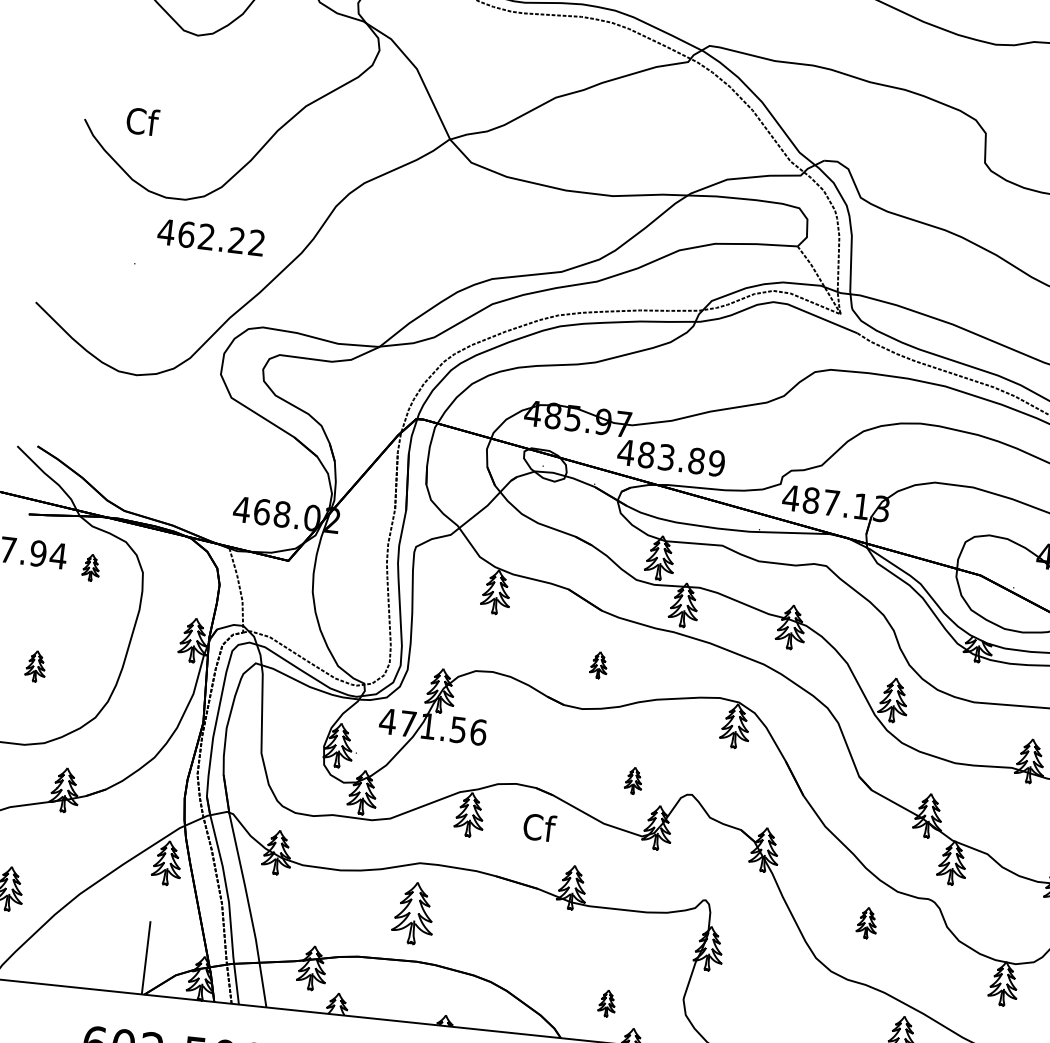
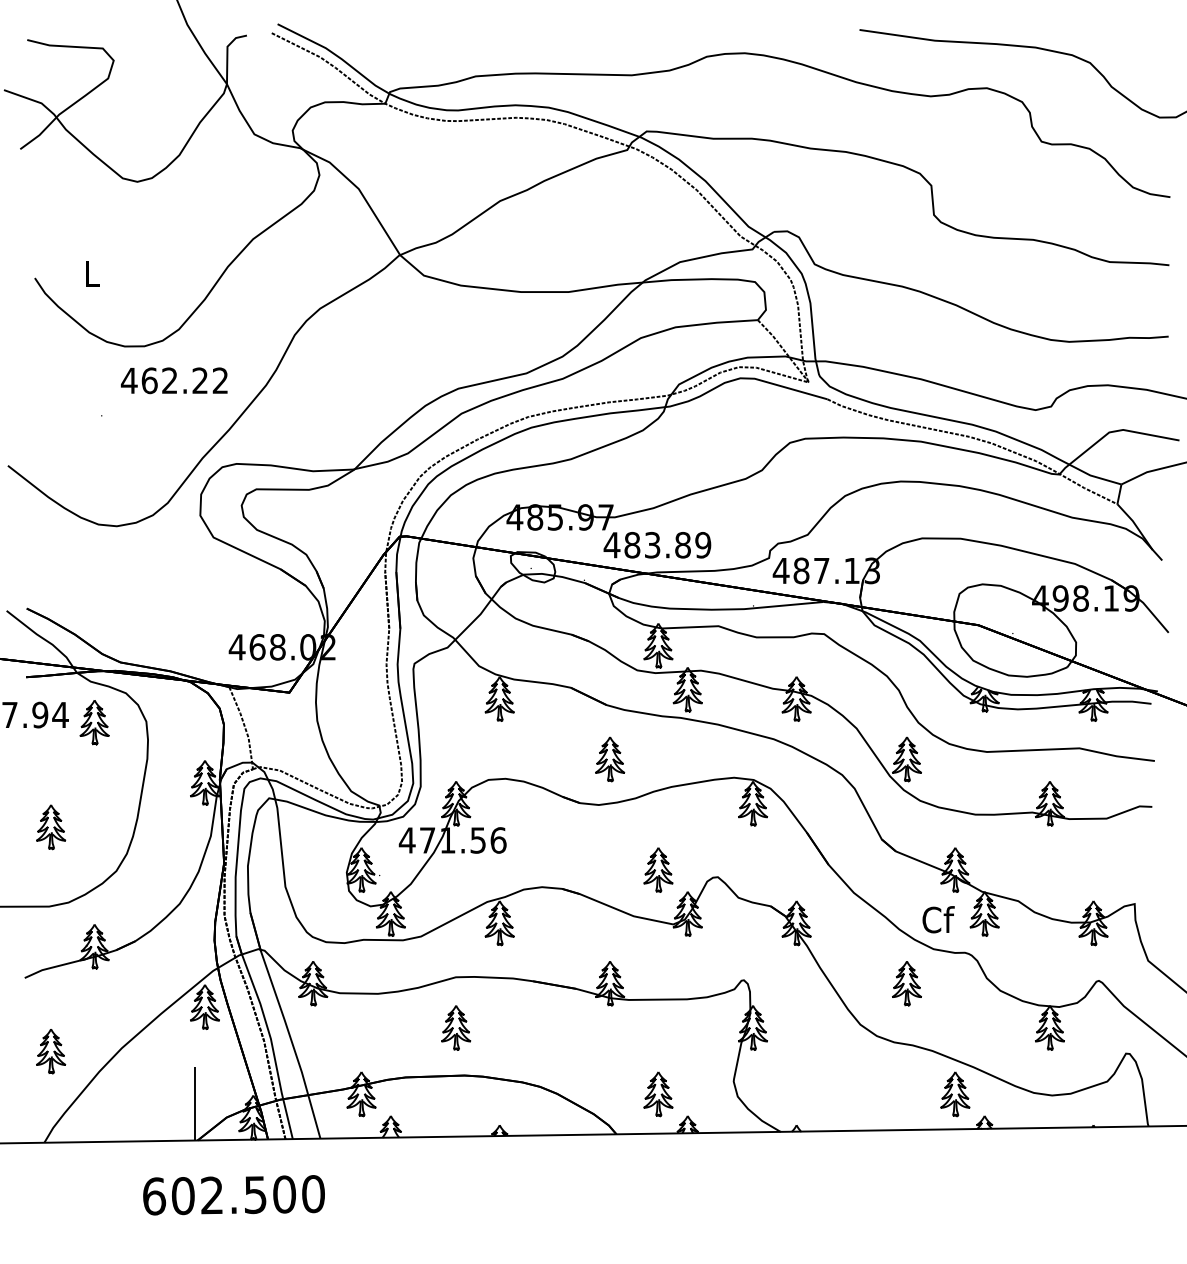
text: (142, 121) -> (92, 273), Cf -> L
part: (91, 567) -> (94, 722), size x1.67
part: (599, 665) -> (610, 759), size x1.67
part: (36, 666) -> (51, 827), size x1.43
part: (633, 780) -> (658, 869), size x1.67
text: (539, 827) -> (938, 919), moved
part: (414, 913) -> (456, 1027), size x0.71
part: (866, 922) -> (906, 983), size x1.43
part: (607, 1003) -> (658, 1094), size x1.67

